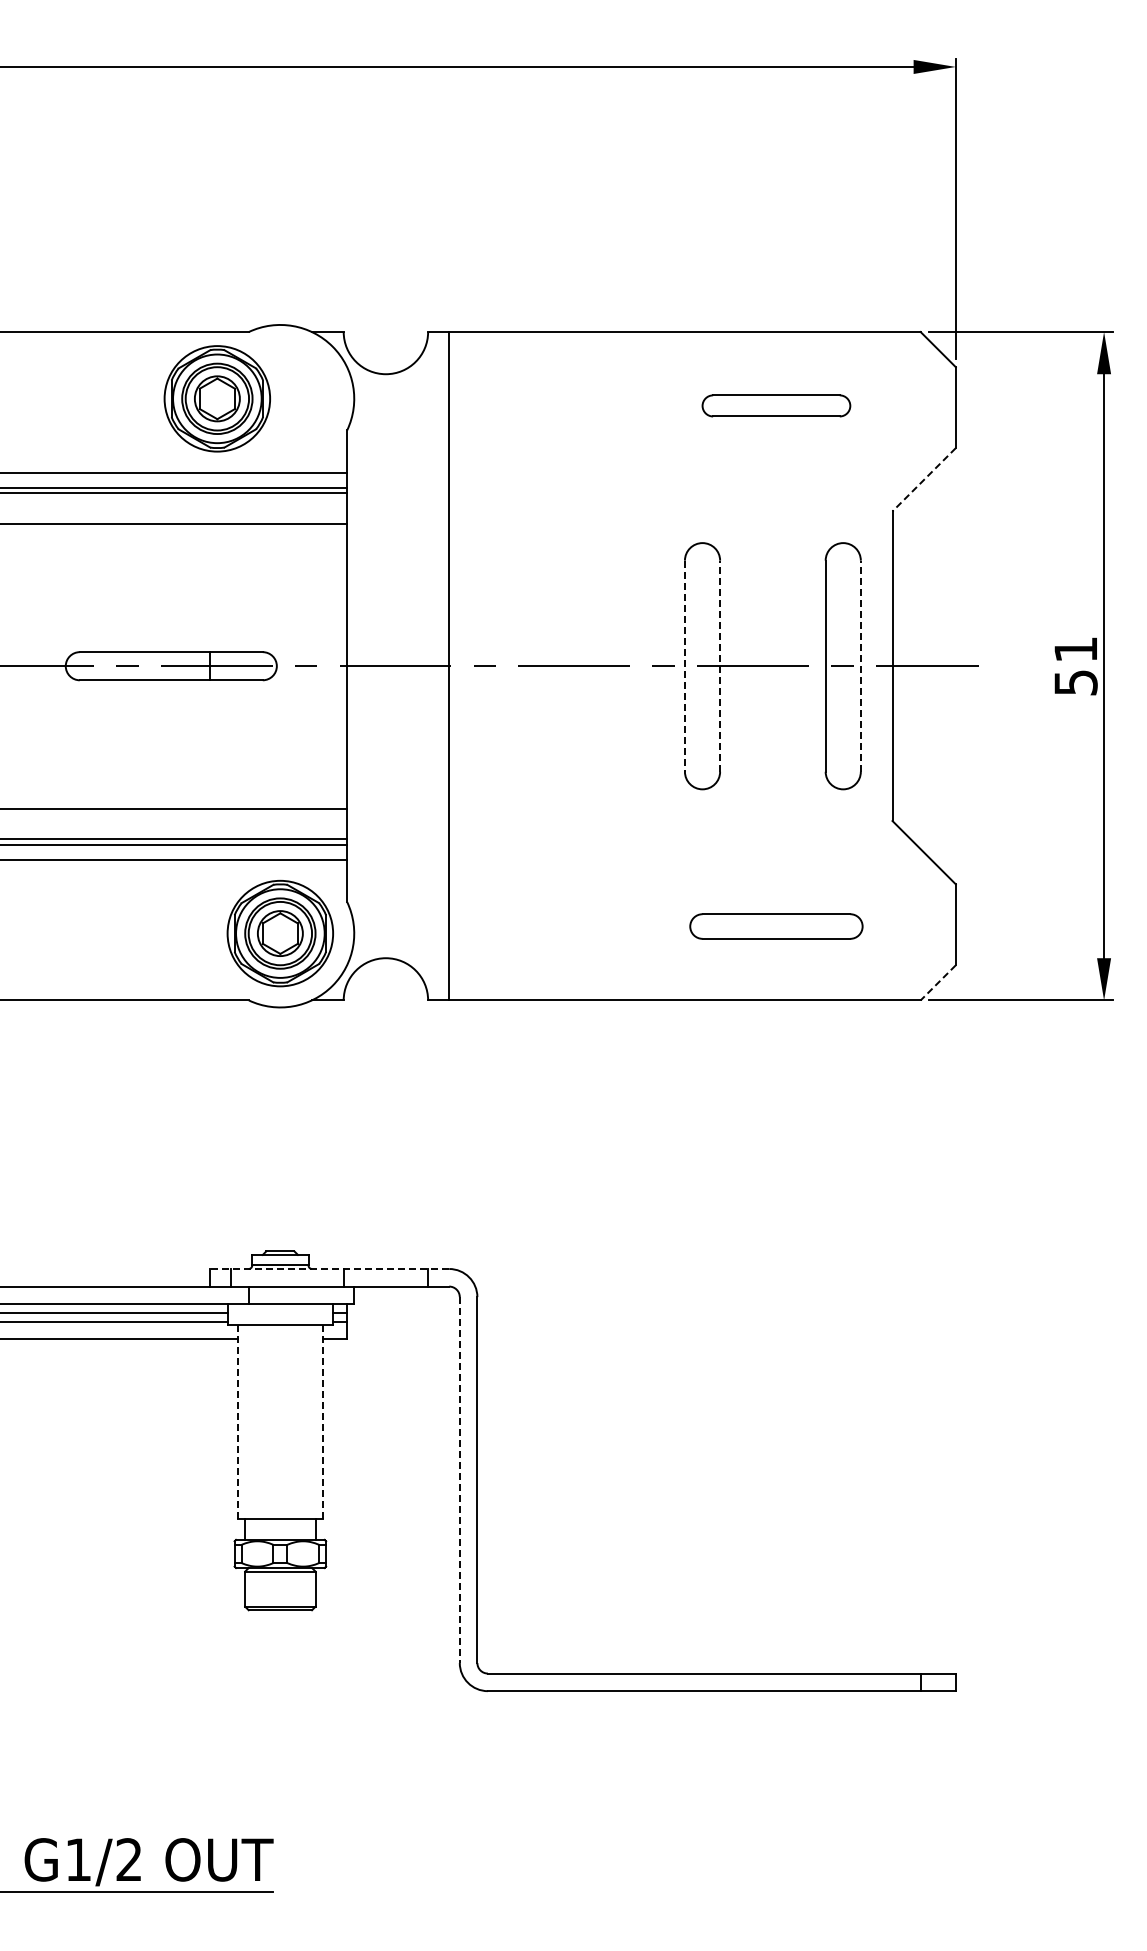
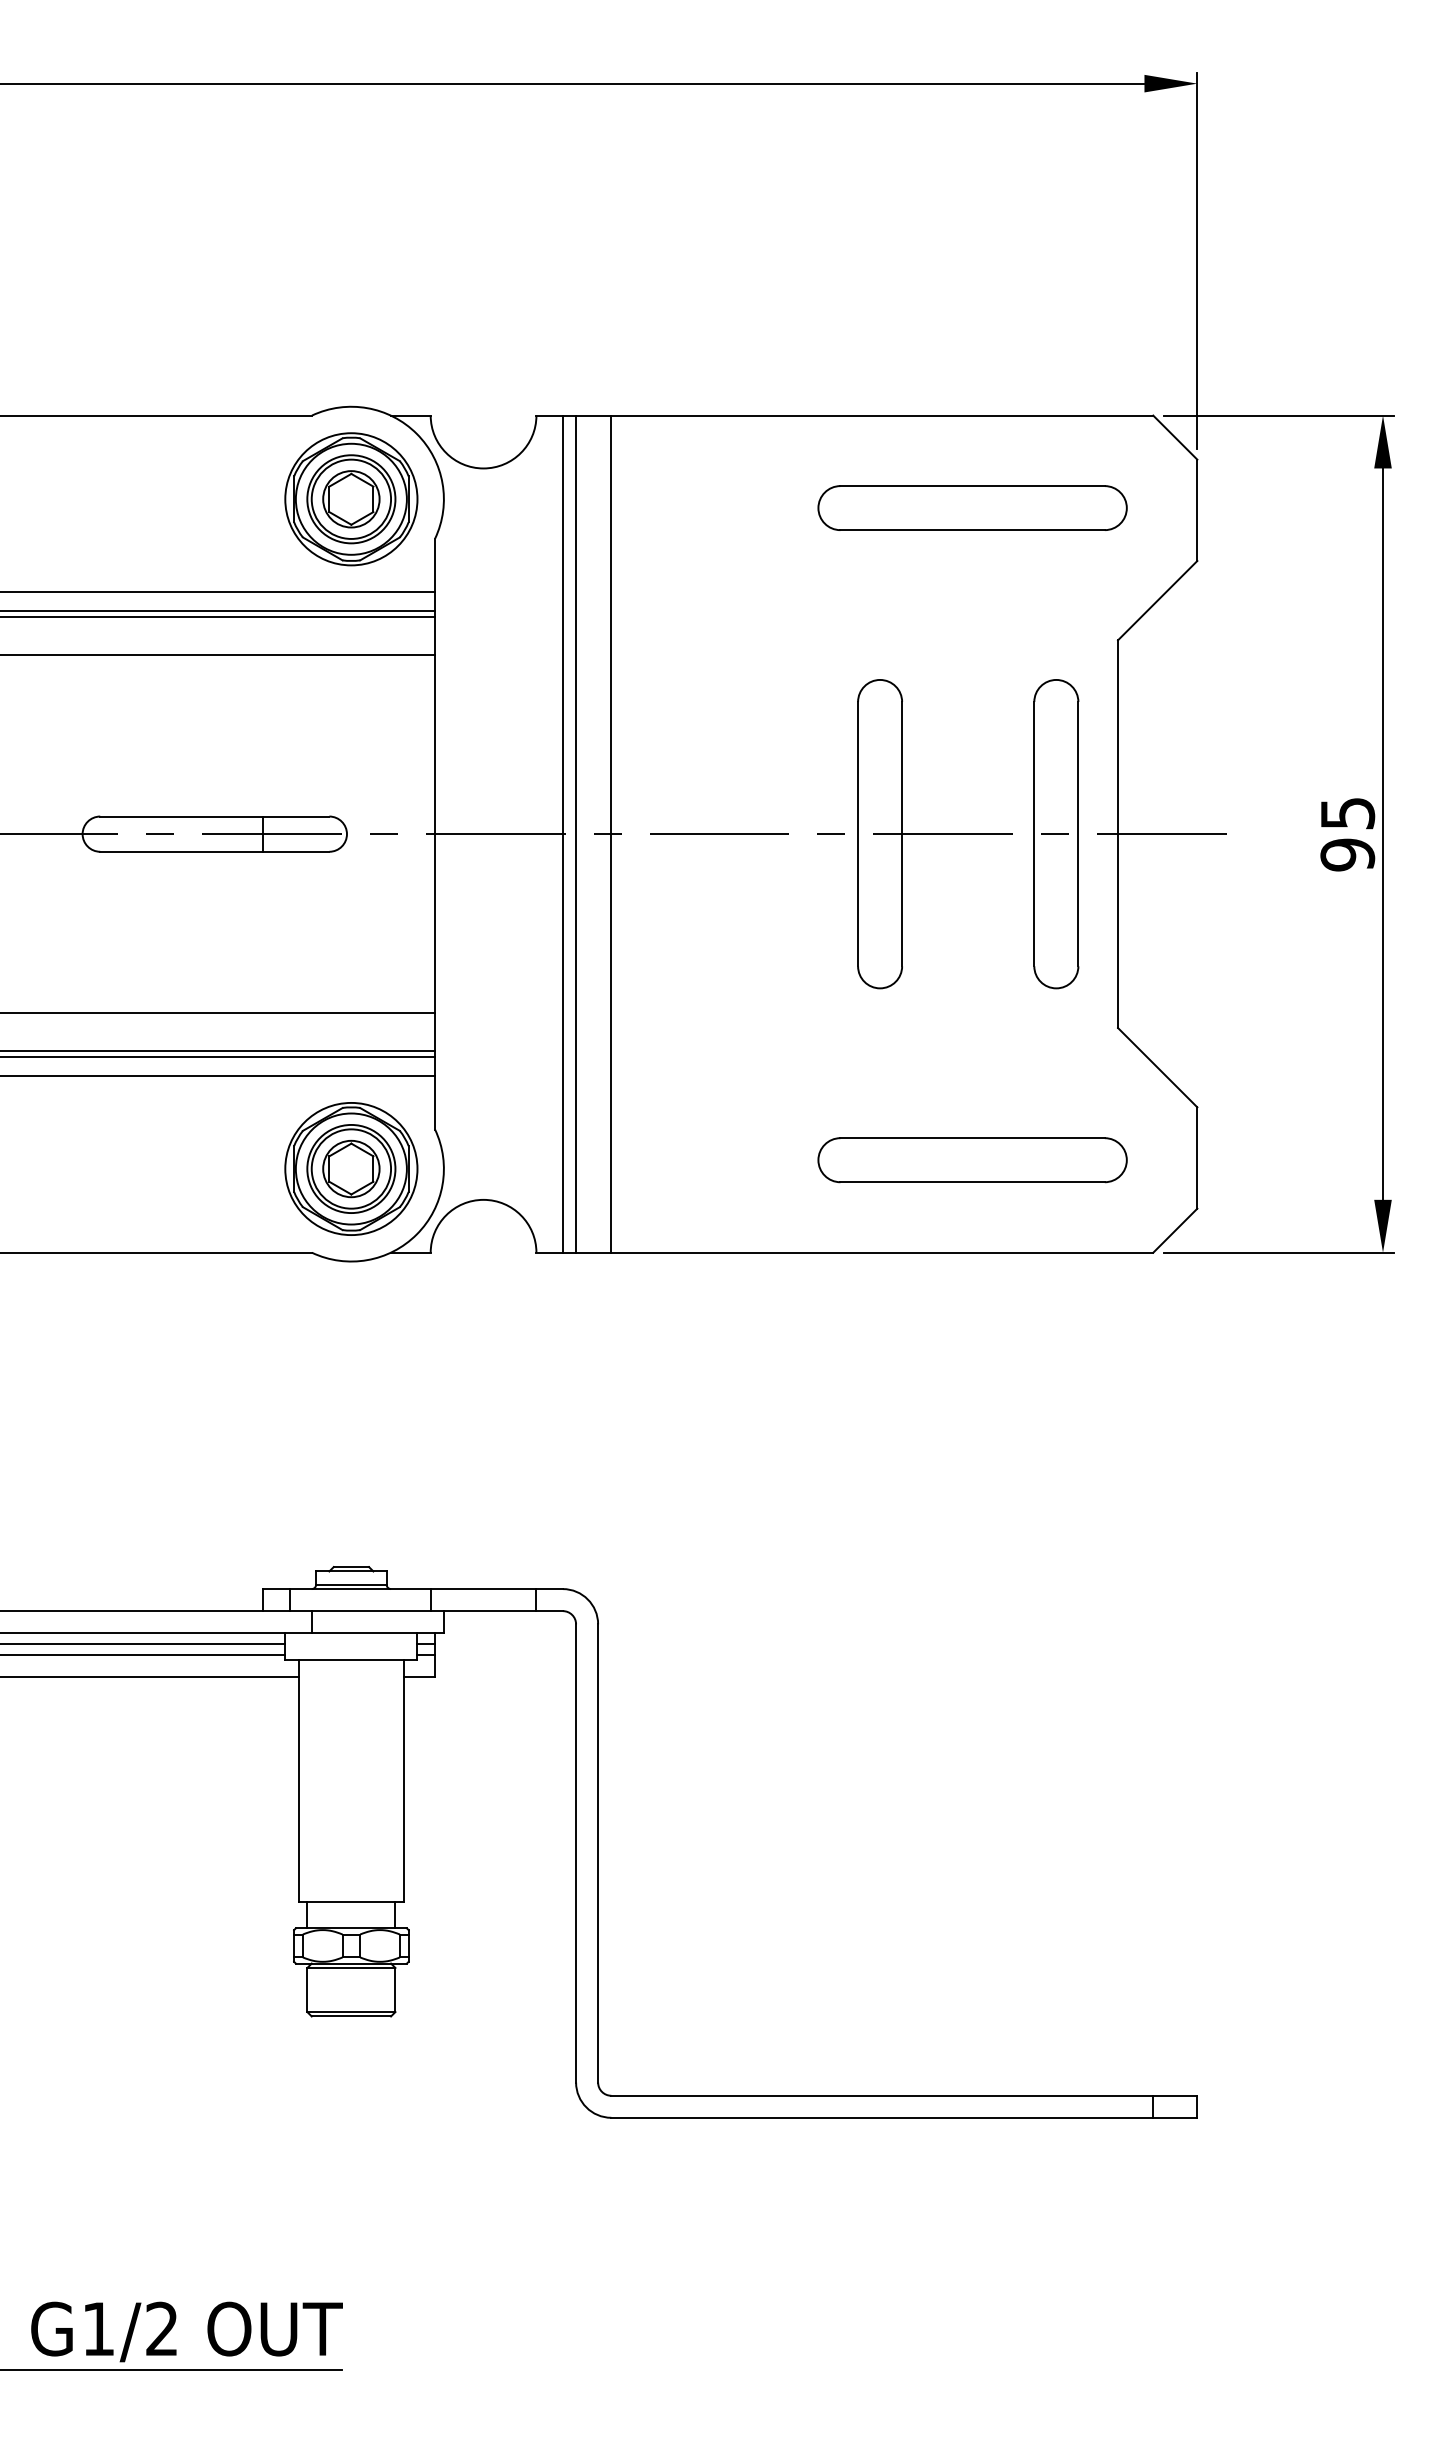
part: (216, 398) -> (350, 498), moved
part: (776, 405) -> (972, 507), size x1.67
line: (924, 479) -> (1158, 600), dashed -> solid
line: (459, 666) -> (575, 834), added
line: (487, 666) -> (610, 834), added
line: (684, 666) -> (857, 834), dashed -> solid
line: (720, 666) -> (902, 834), dashed -> solid
line: (860, 666) -> (1077, 834), dashed -> solid
text: (1075, 666) -> (1347, 834), 51 -> 95
part: (776, 926) -> (972, 1160), size x1.43
line: (938, 982) -> (1175, 1230), dashed -> solid
line: (329, 1269) -> (412, 1589), dashed -> solid
line: (238, 1422) -> (298, 1781), dashed -> solid
line: (322, 1422) -> (404, 1781), dashed -> solid
line: (459, 1480) -> (575, 1853), dashed -> solid

